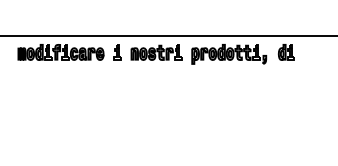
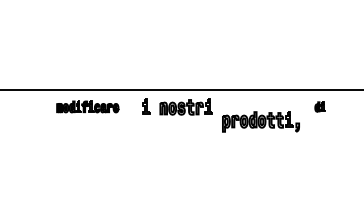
part: (60, 52) -> (87, 106), size x0.7
part: (285, 52) -> (319, 106), size x0.6
part: (228, 53) -> (260, 121), moved

